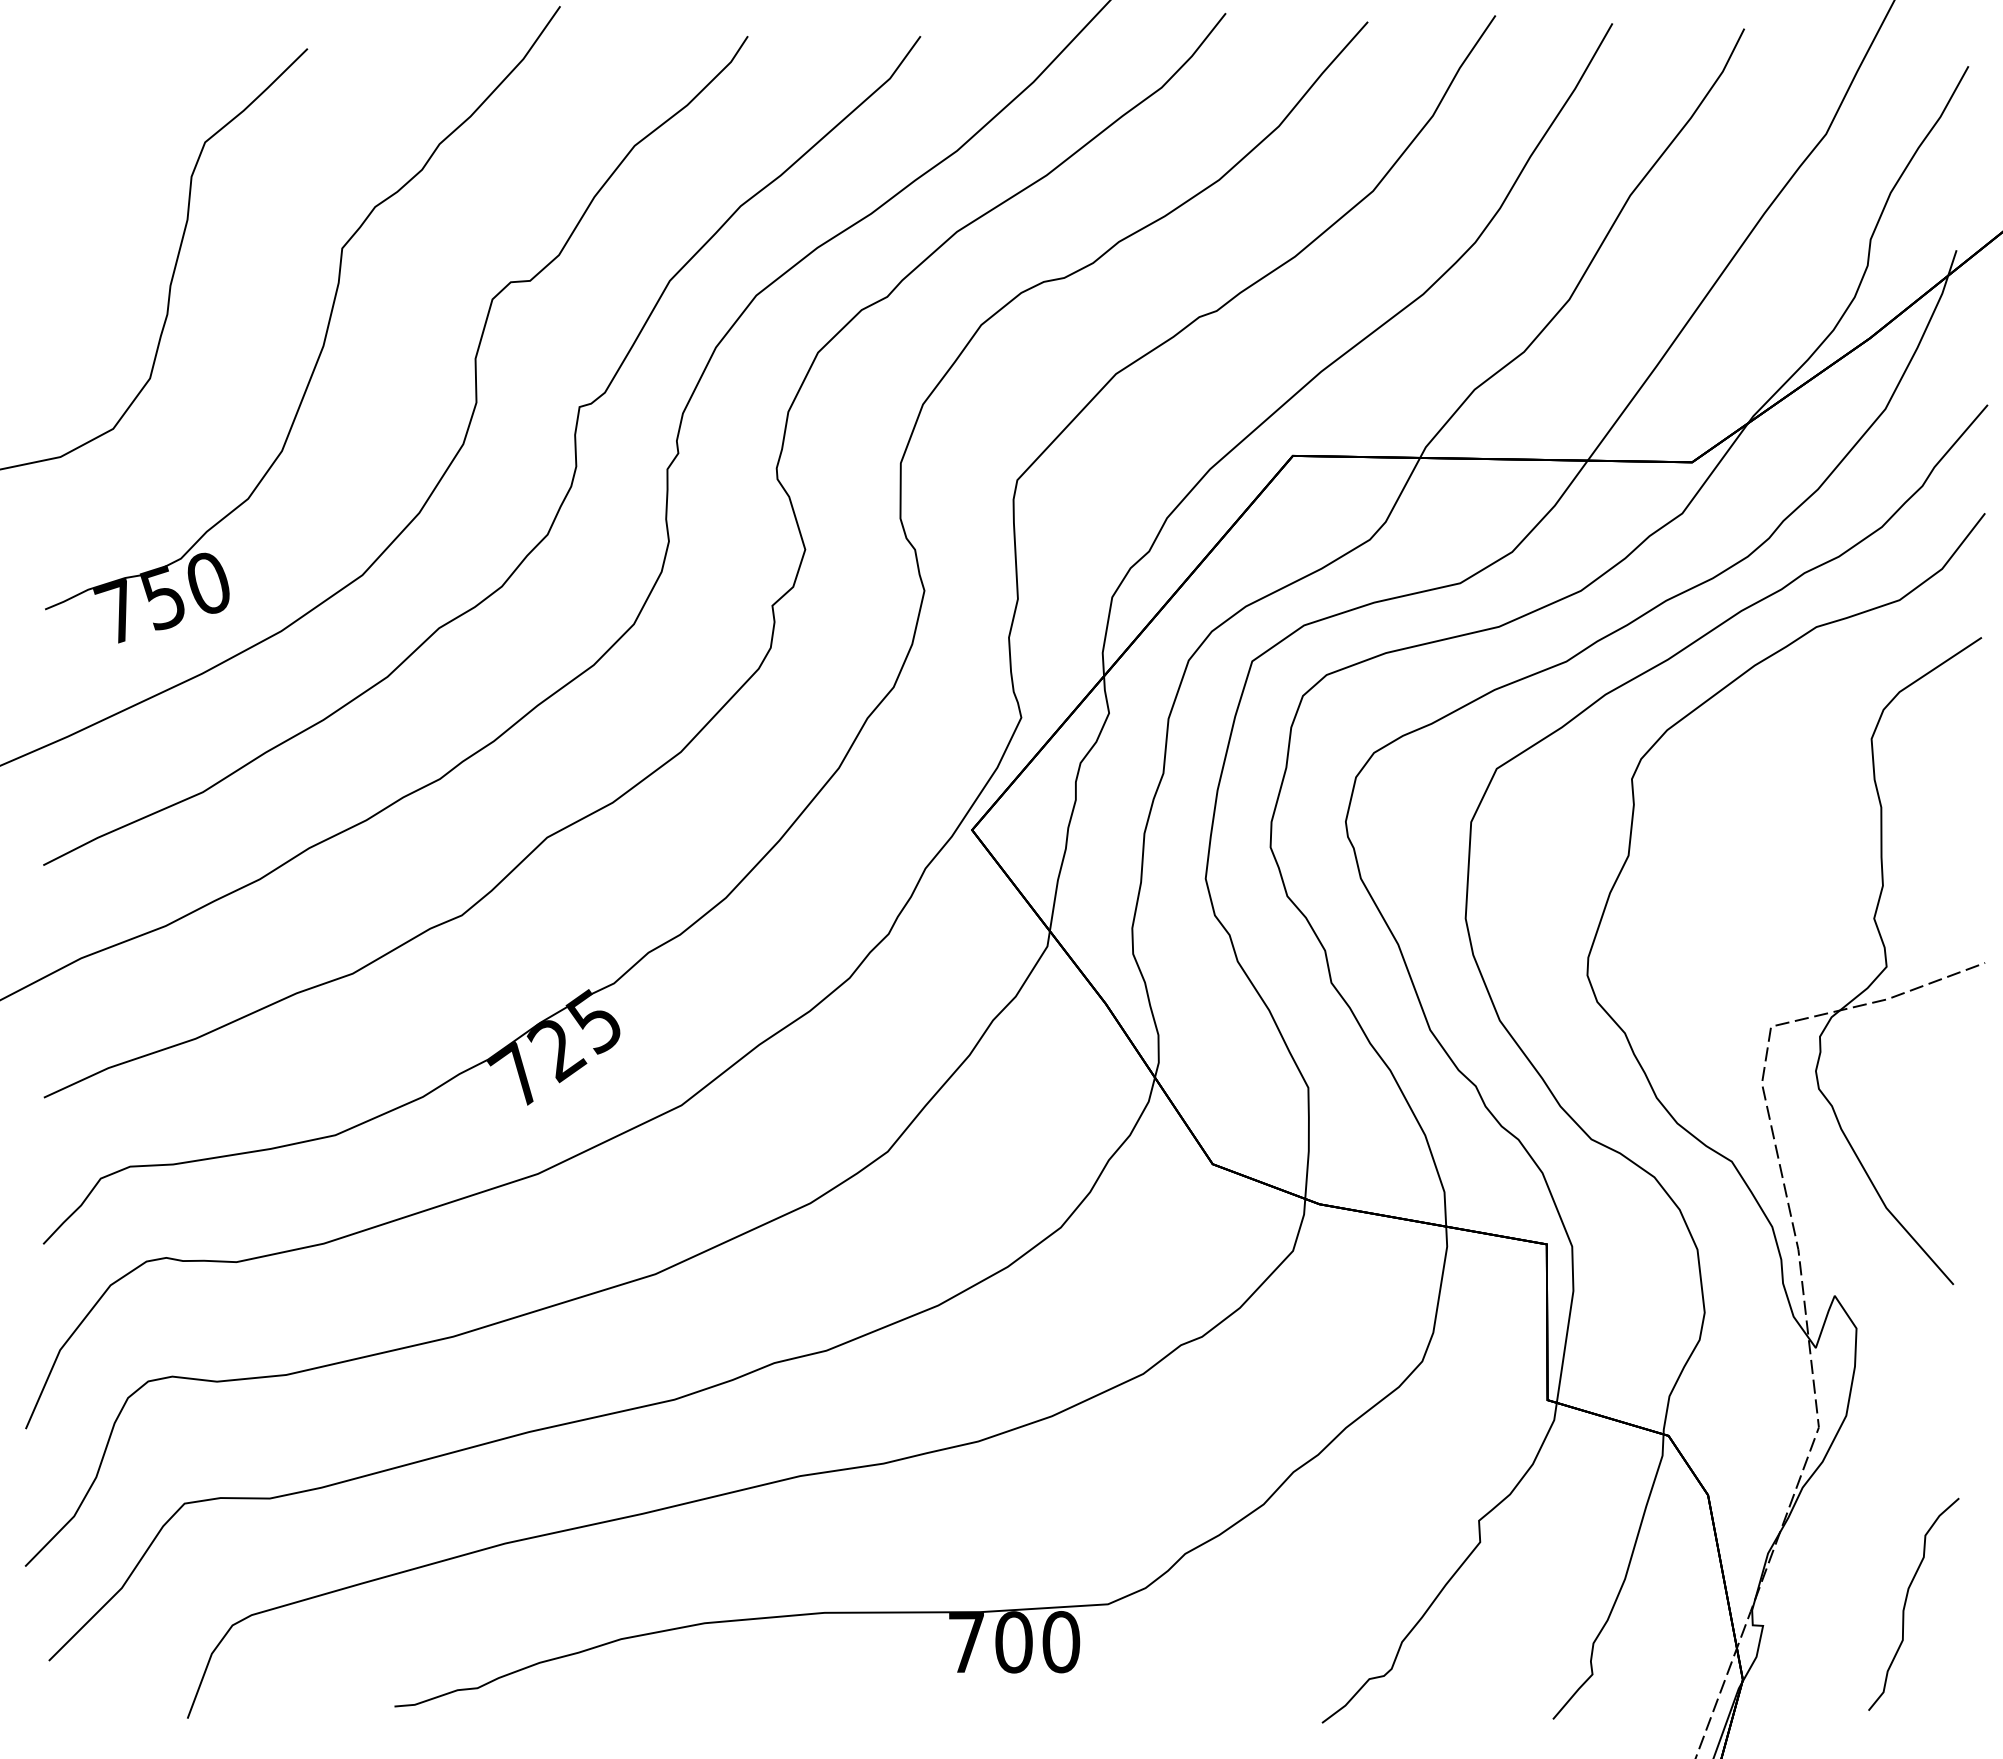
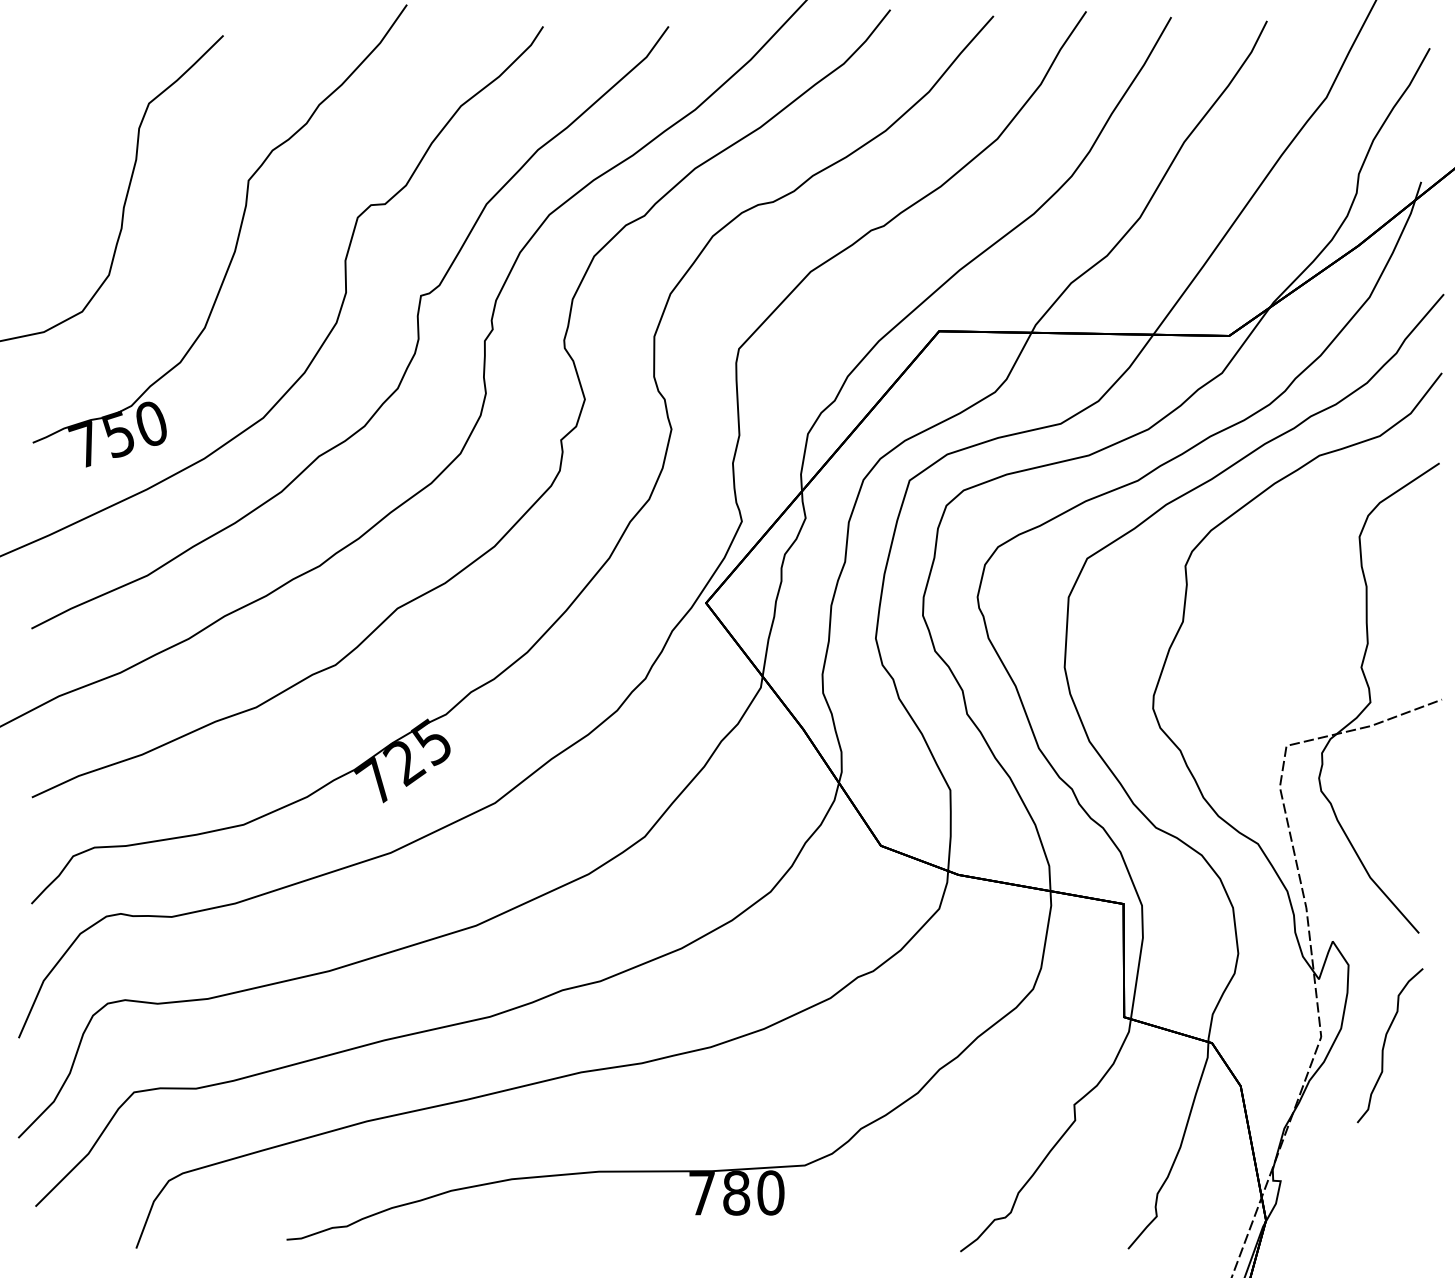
curve: (1906, 1603) -> (1384, 1045), moved
text: (1013, 1642) -> (736, 1193), 700 -> 780

